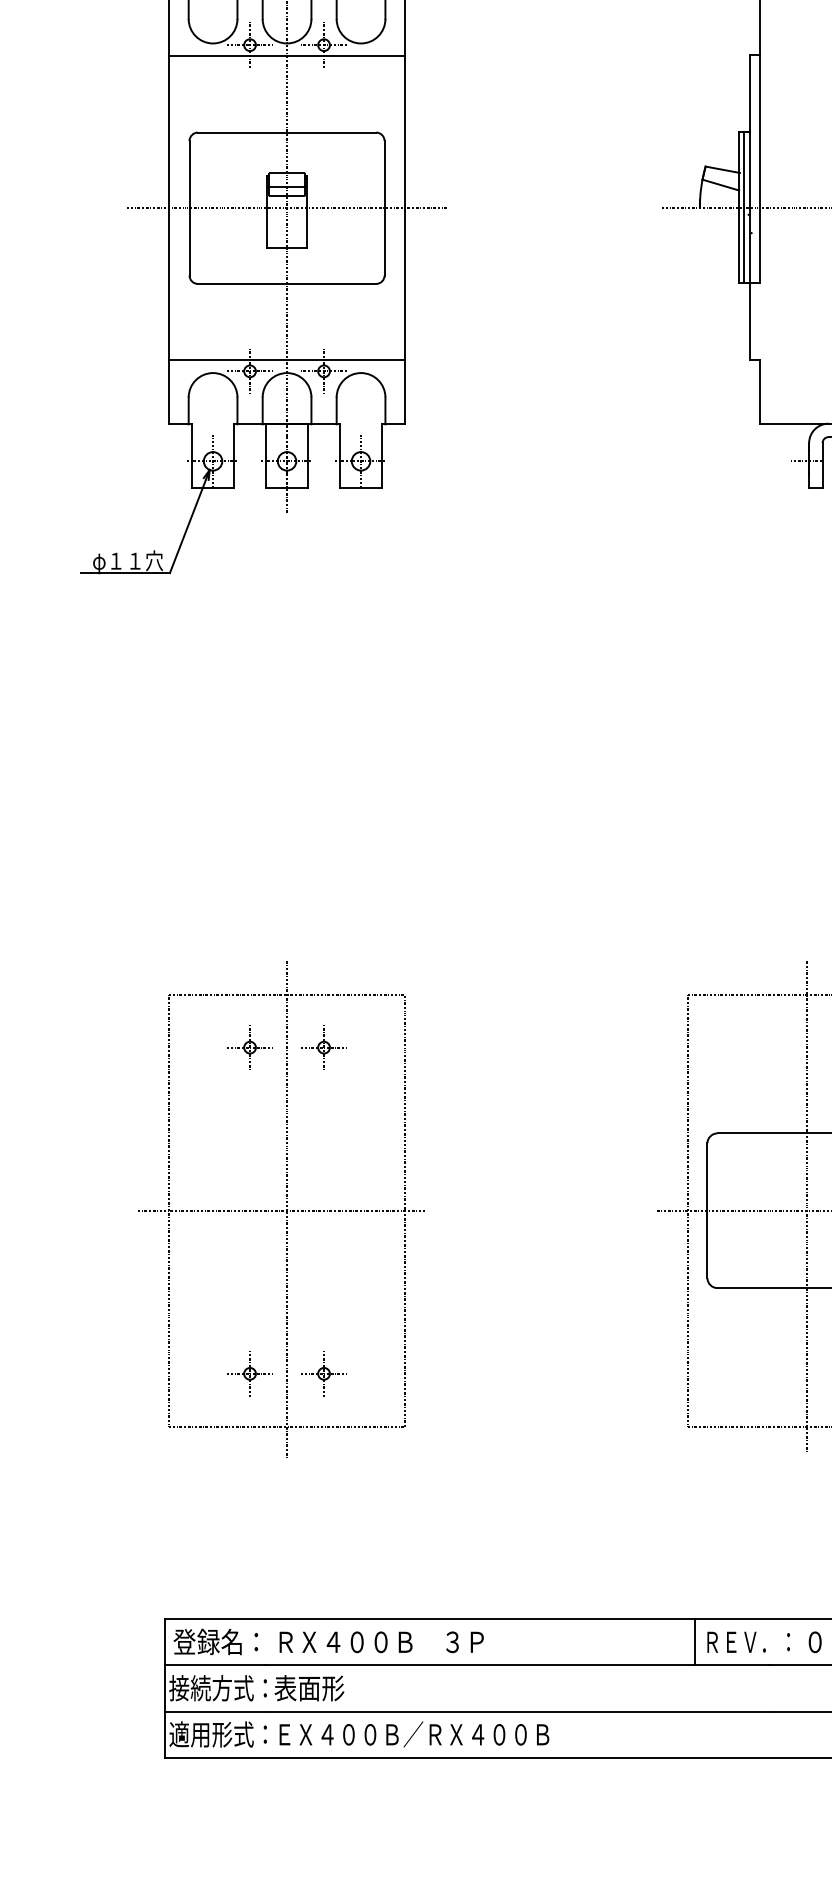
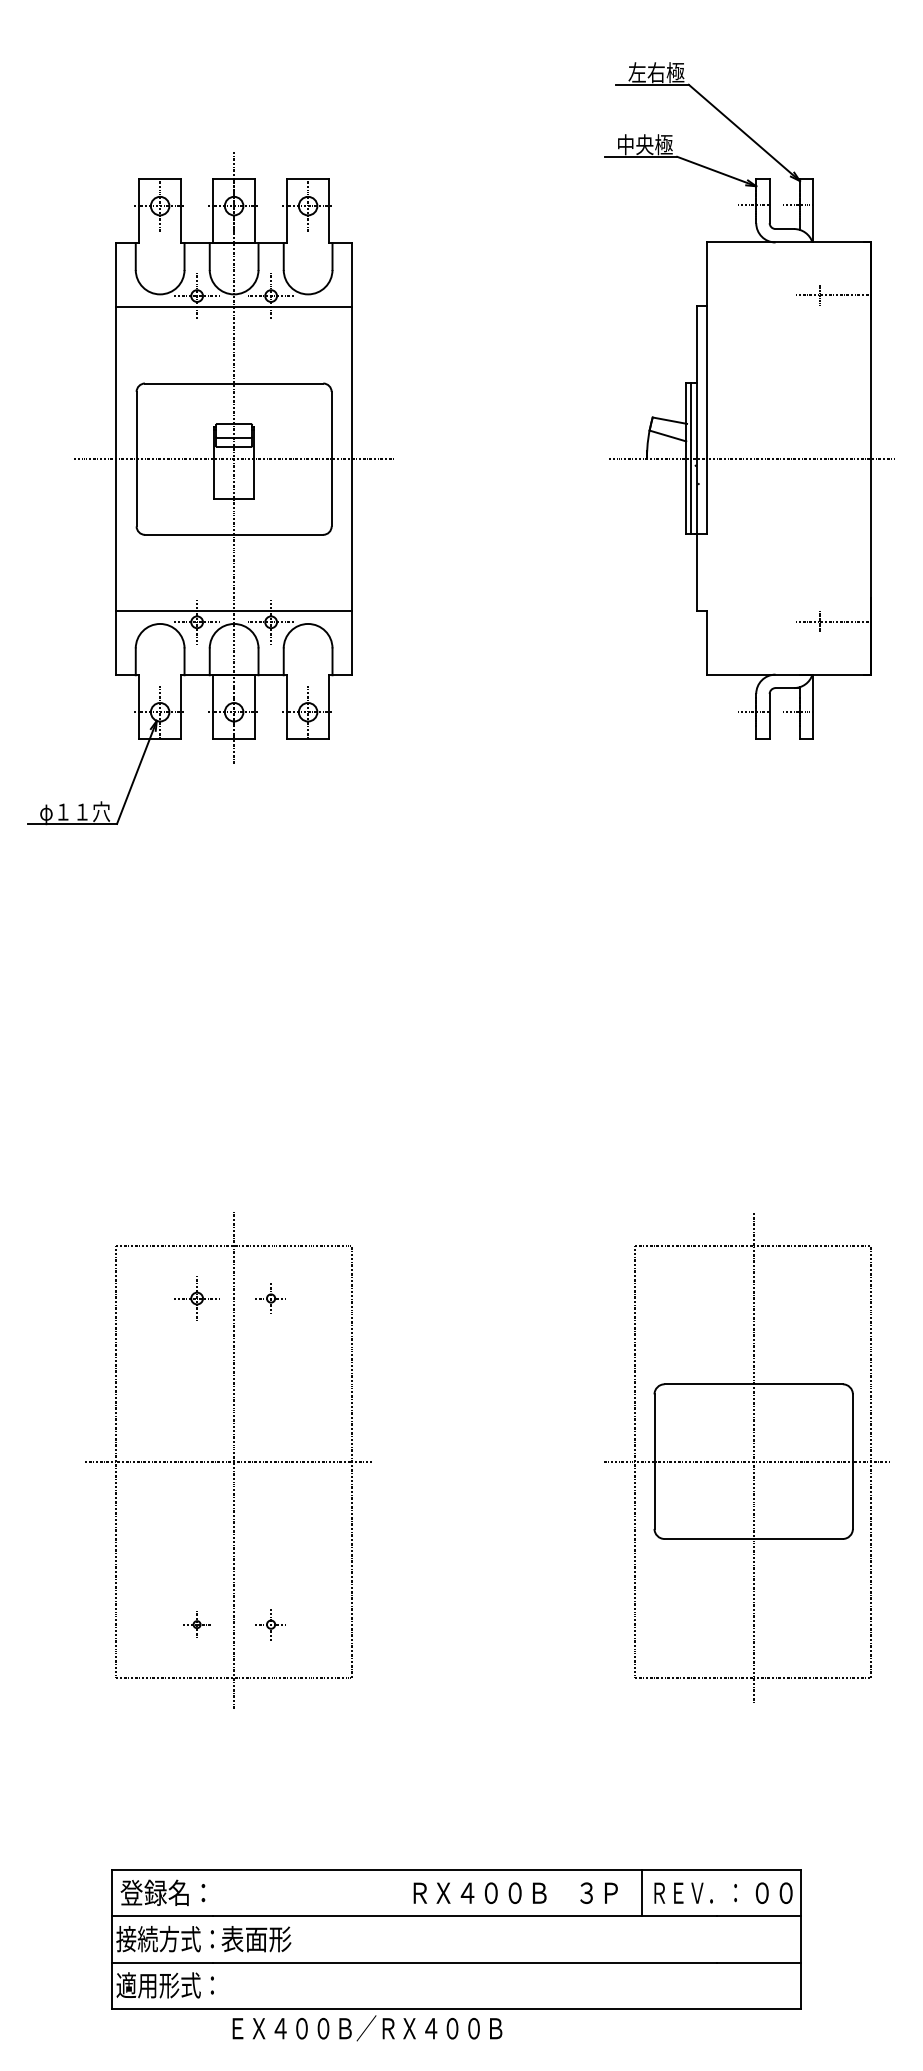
part: (323, 1047) -> (270, 1298), size x0.7
part: (249, 1373) -> (196, 1624), size x0.6
part: (323, 1373) -> (270, 1624), size x0.7
text: (381, 1641) -> (515, 1892), moved
text: (414, 1734) -> (367, 2028), moved

